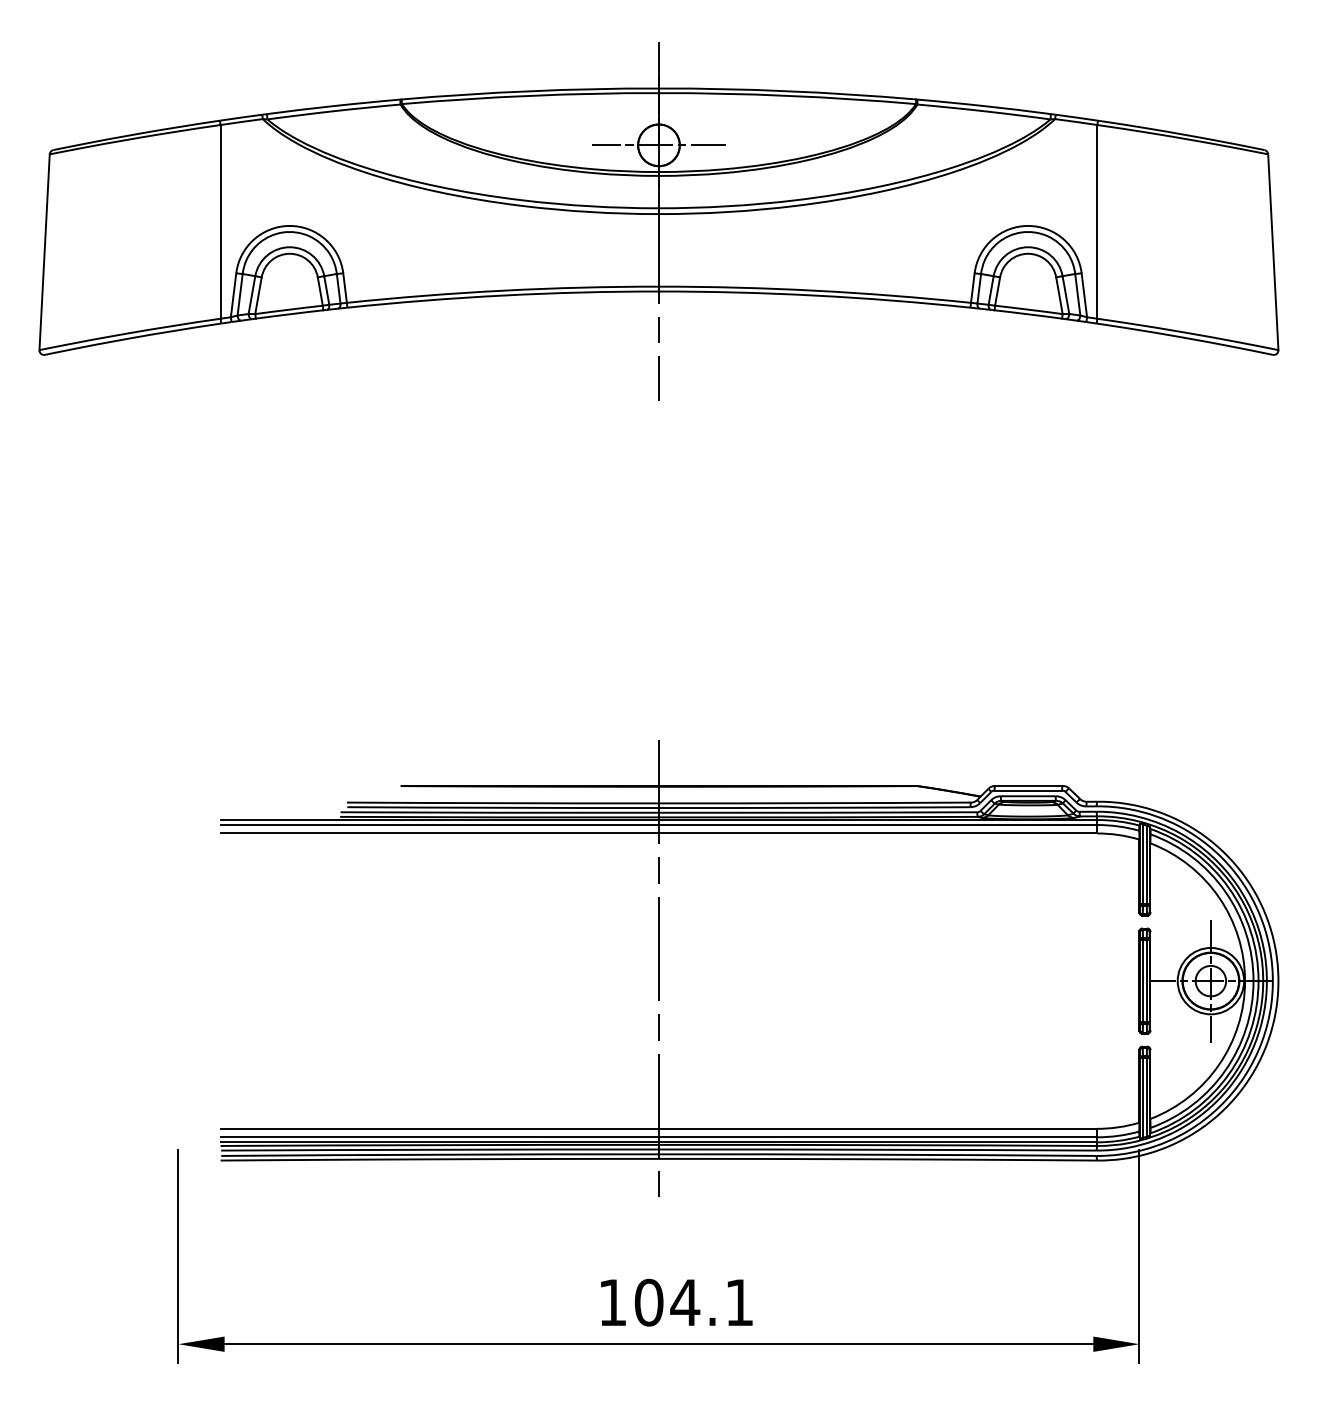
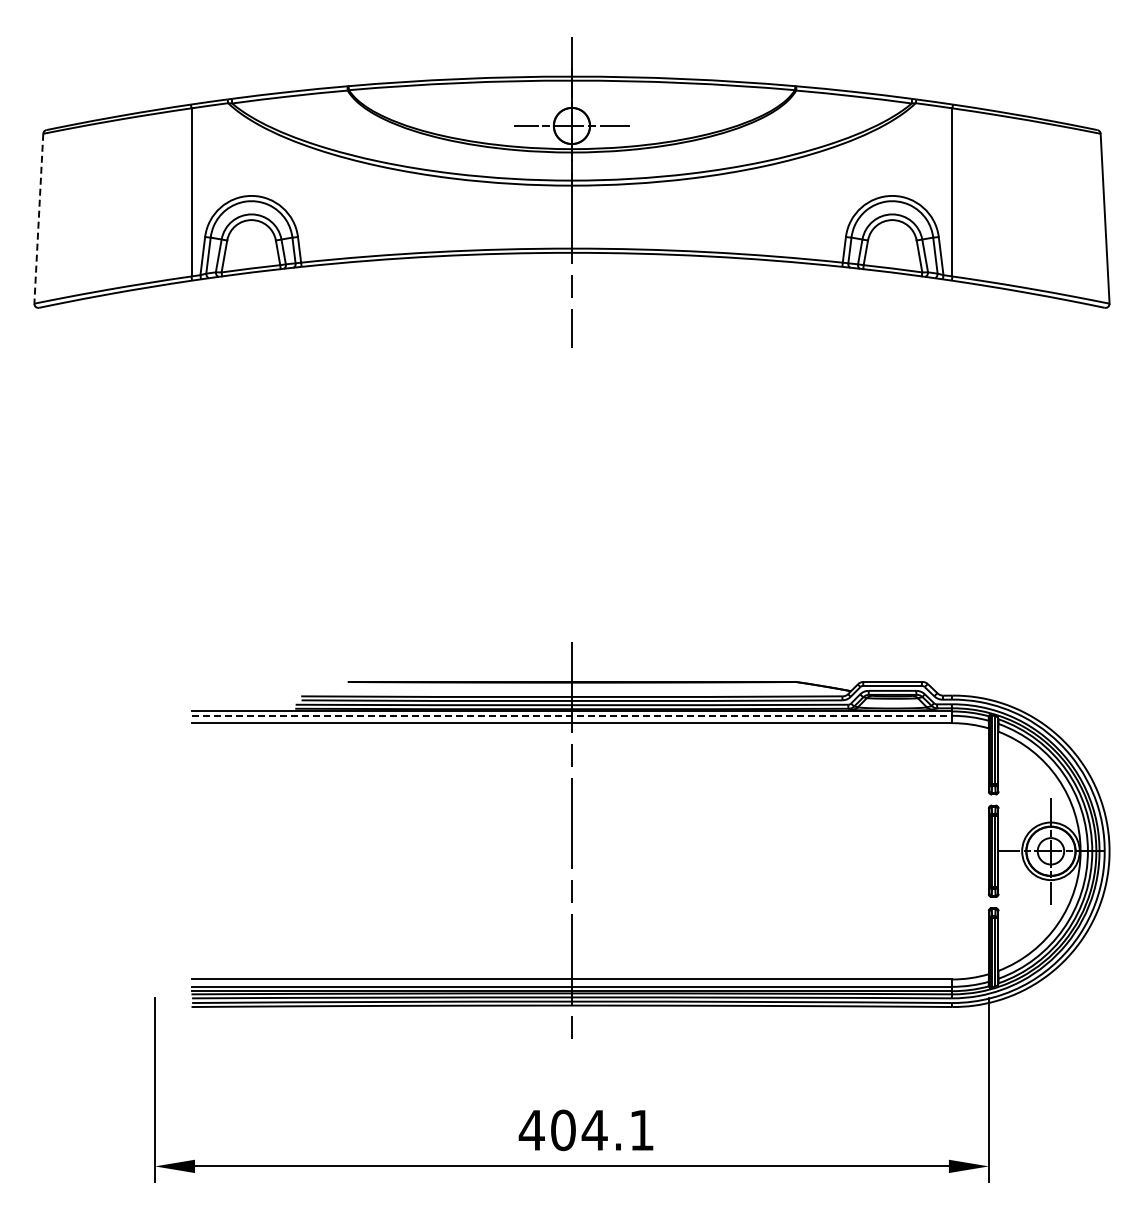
line: (44, 253) -> (38, 219), solid -> dashed
line: (659, 824) -> (572, 715), solid -> dashed
text: (612, 1302) -> (531, 1130), 104.1 -> 404.1

